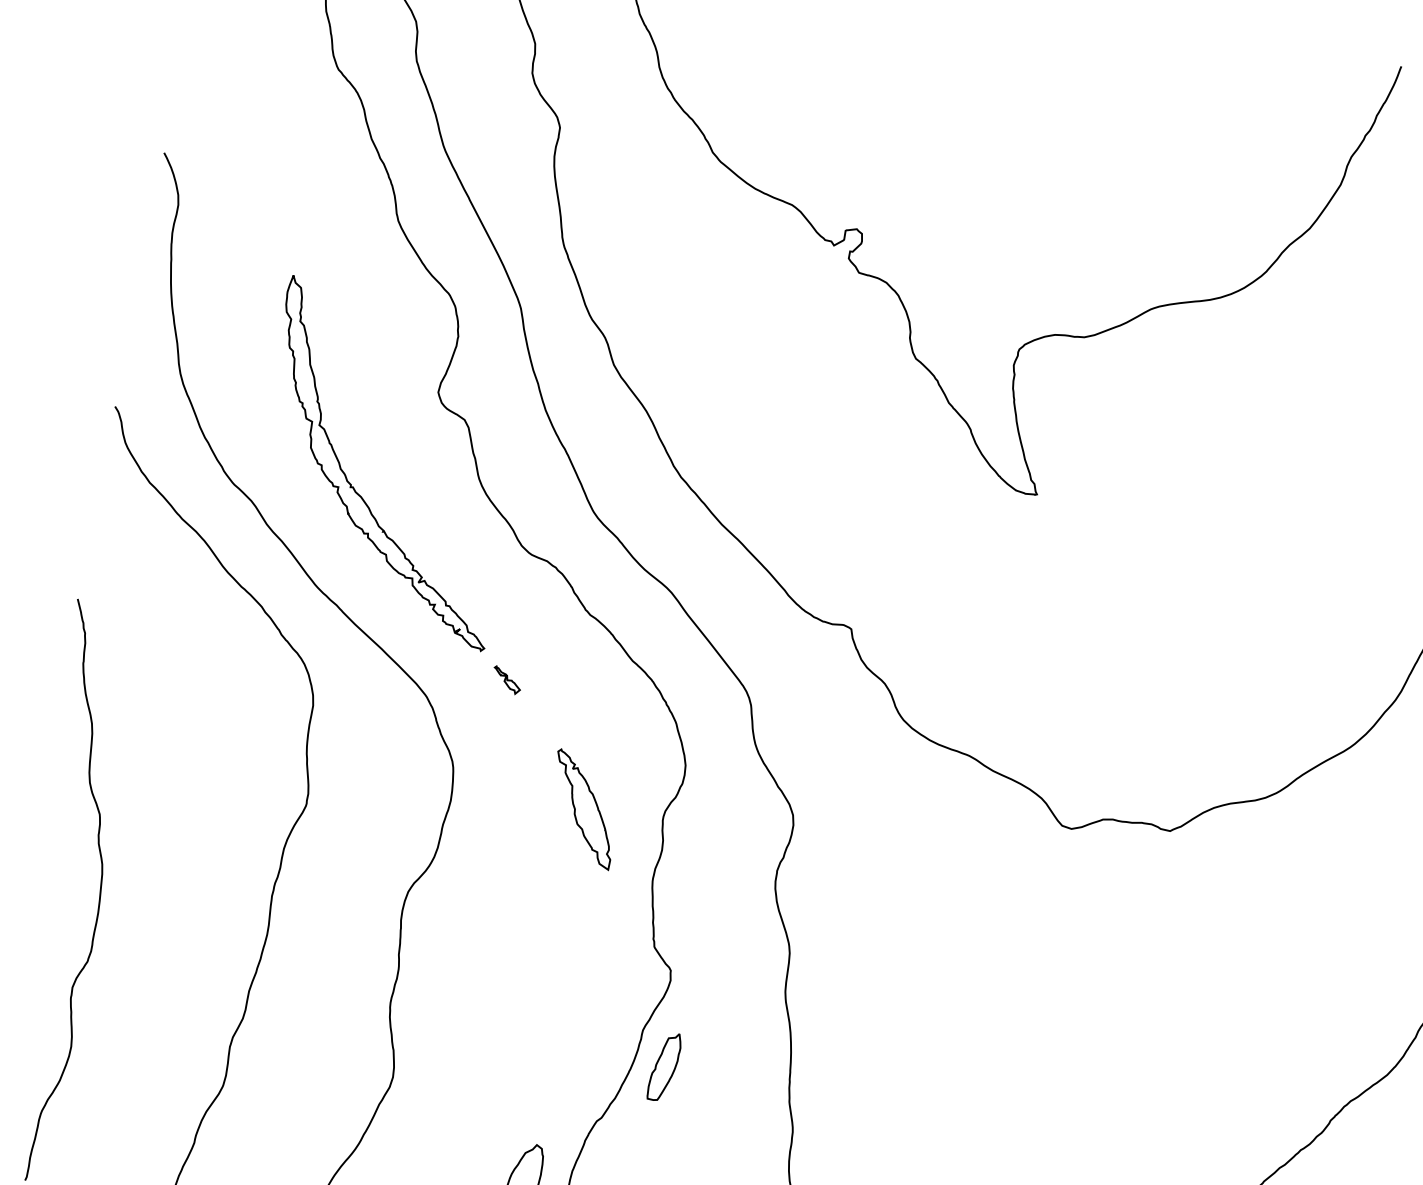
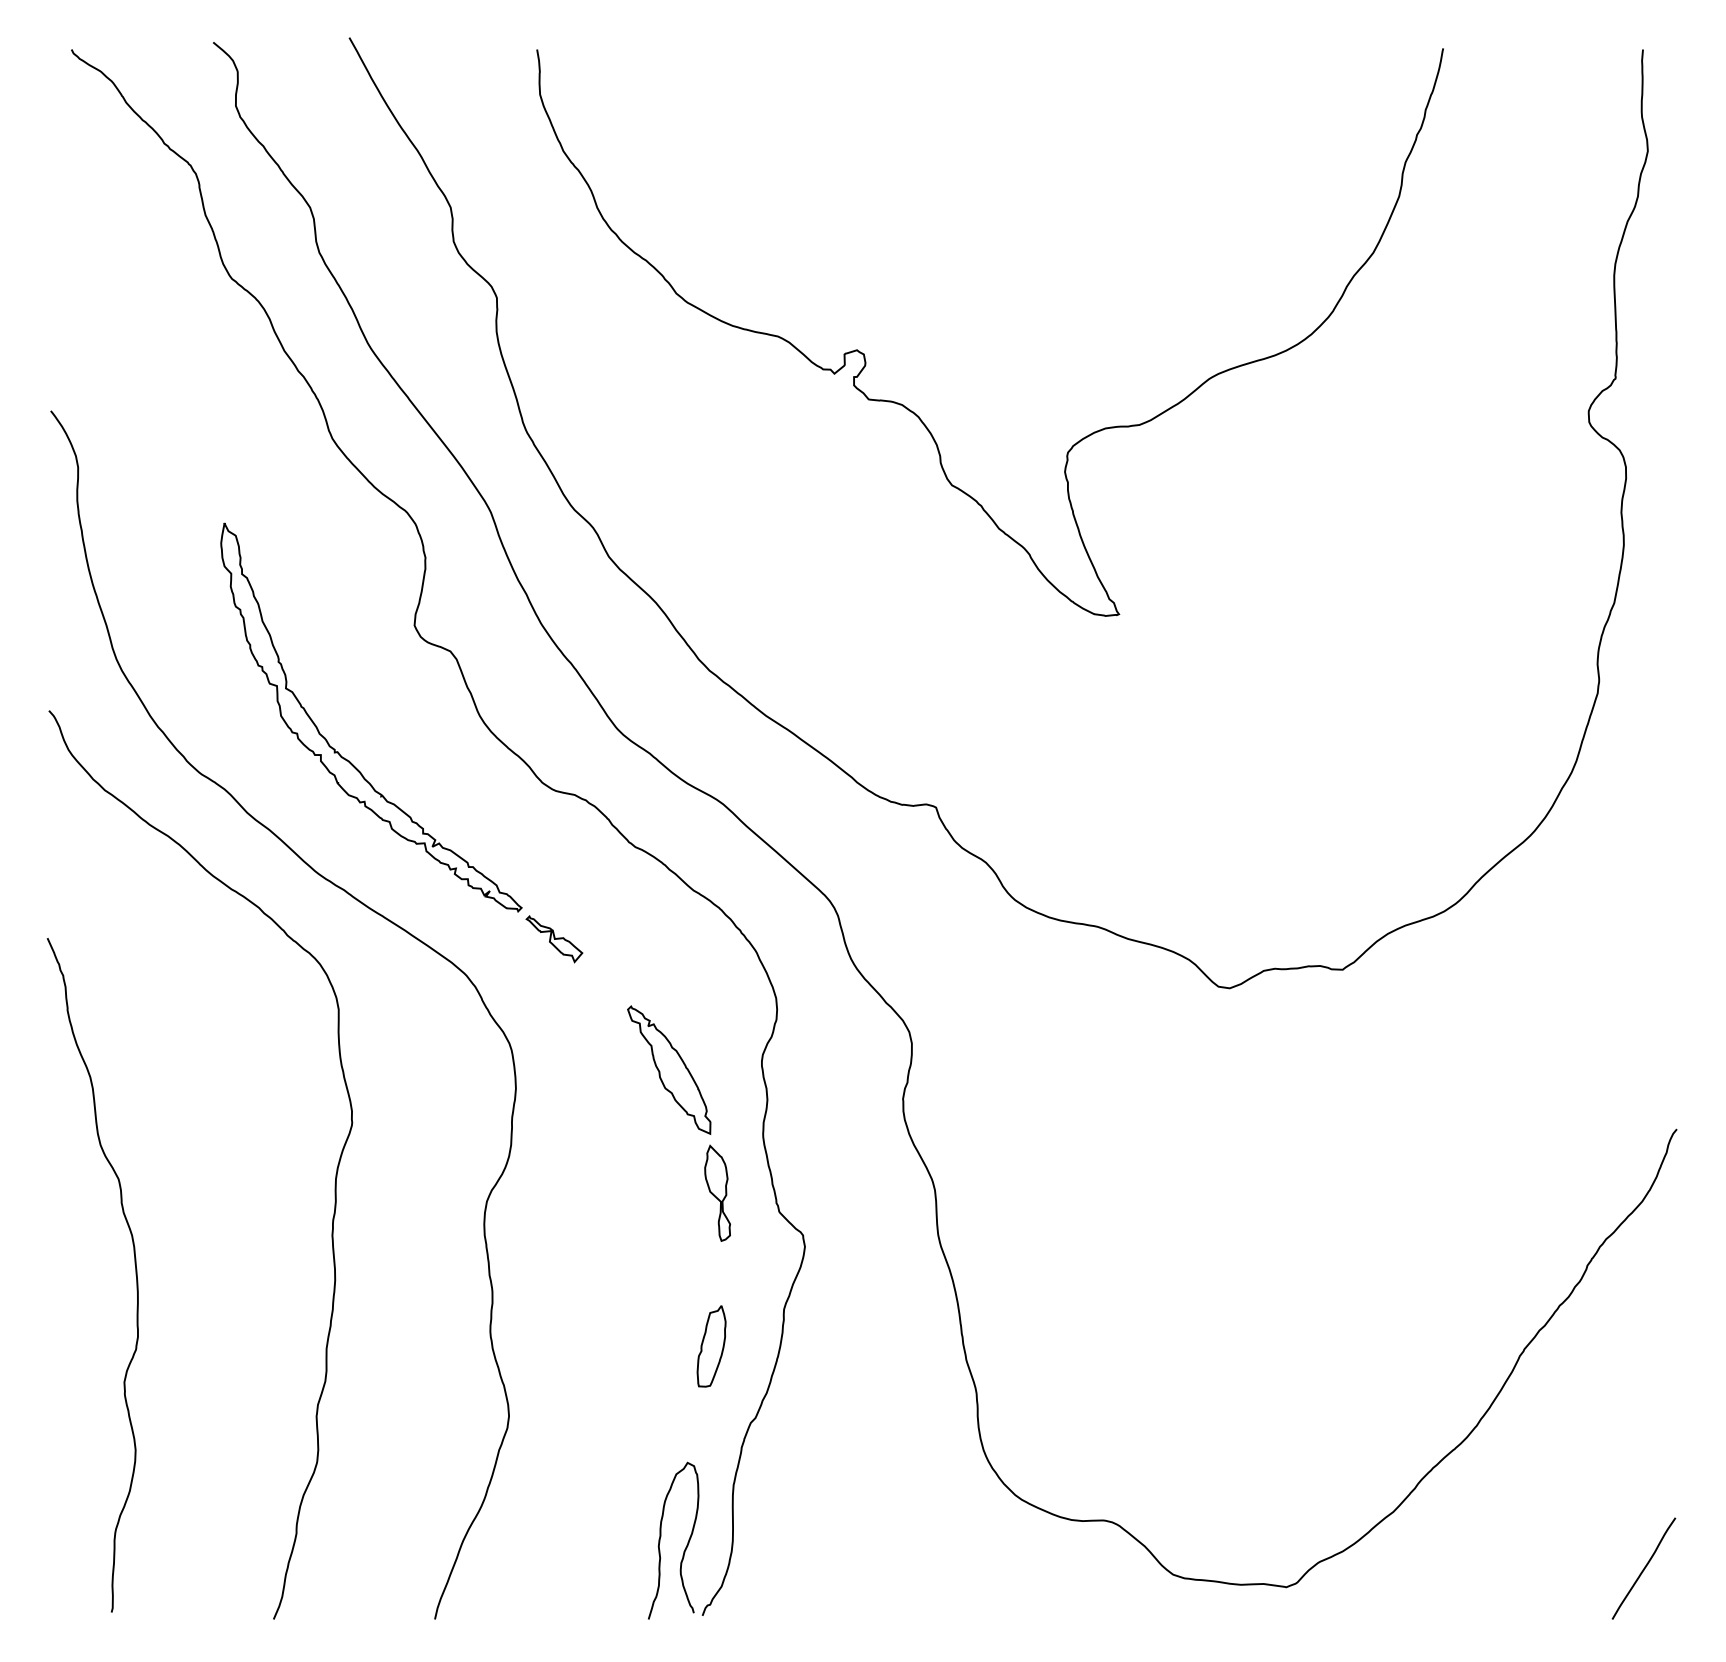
part: (507, 680) -> (554, 939), size x1.67
part: (605, 920) -> (717, 1192), added
part: (664, 1066) -> (711, 1346), moved

